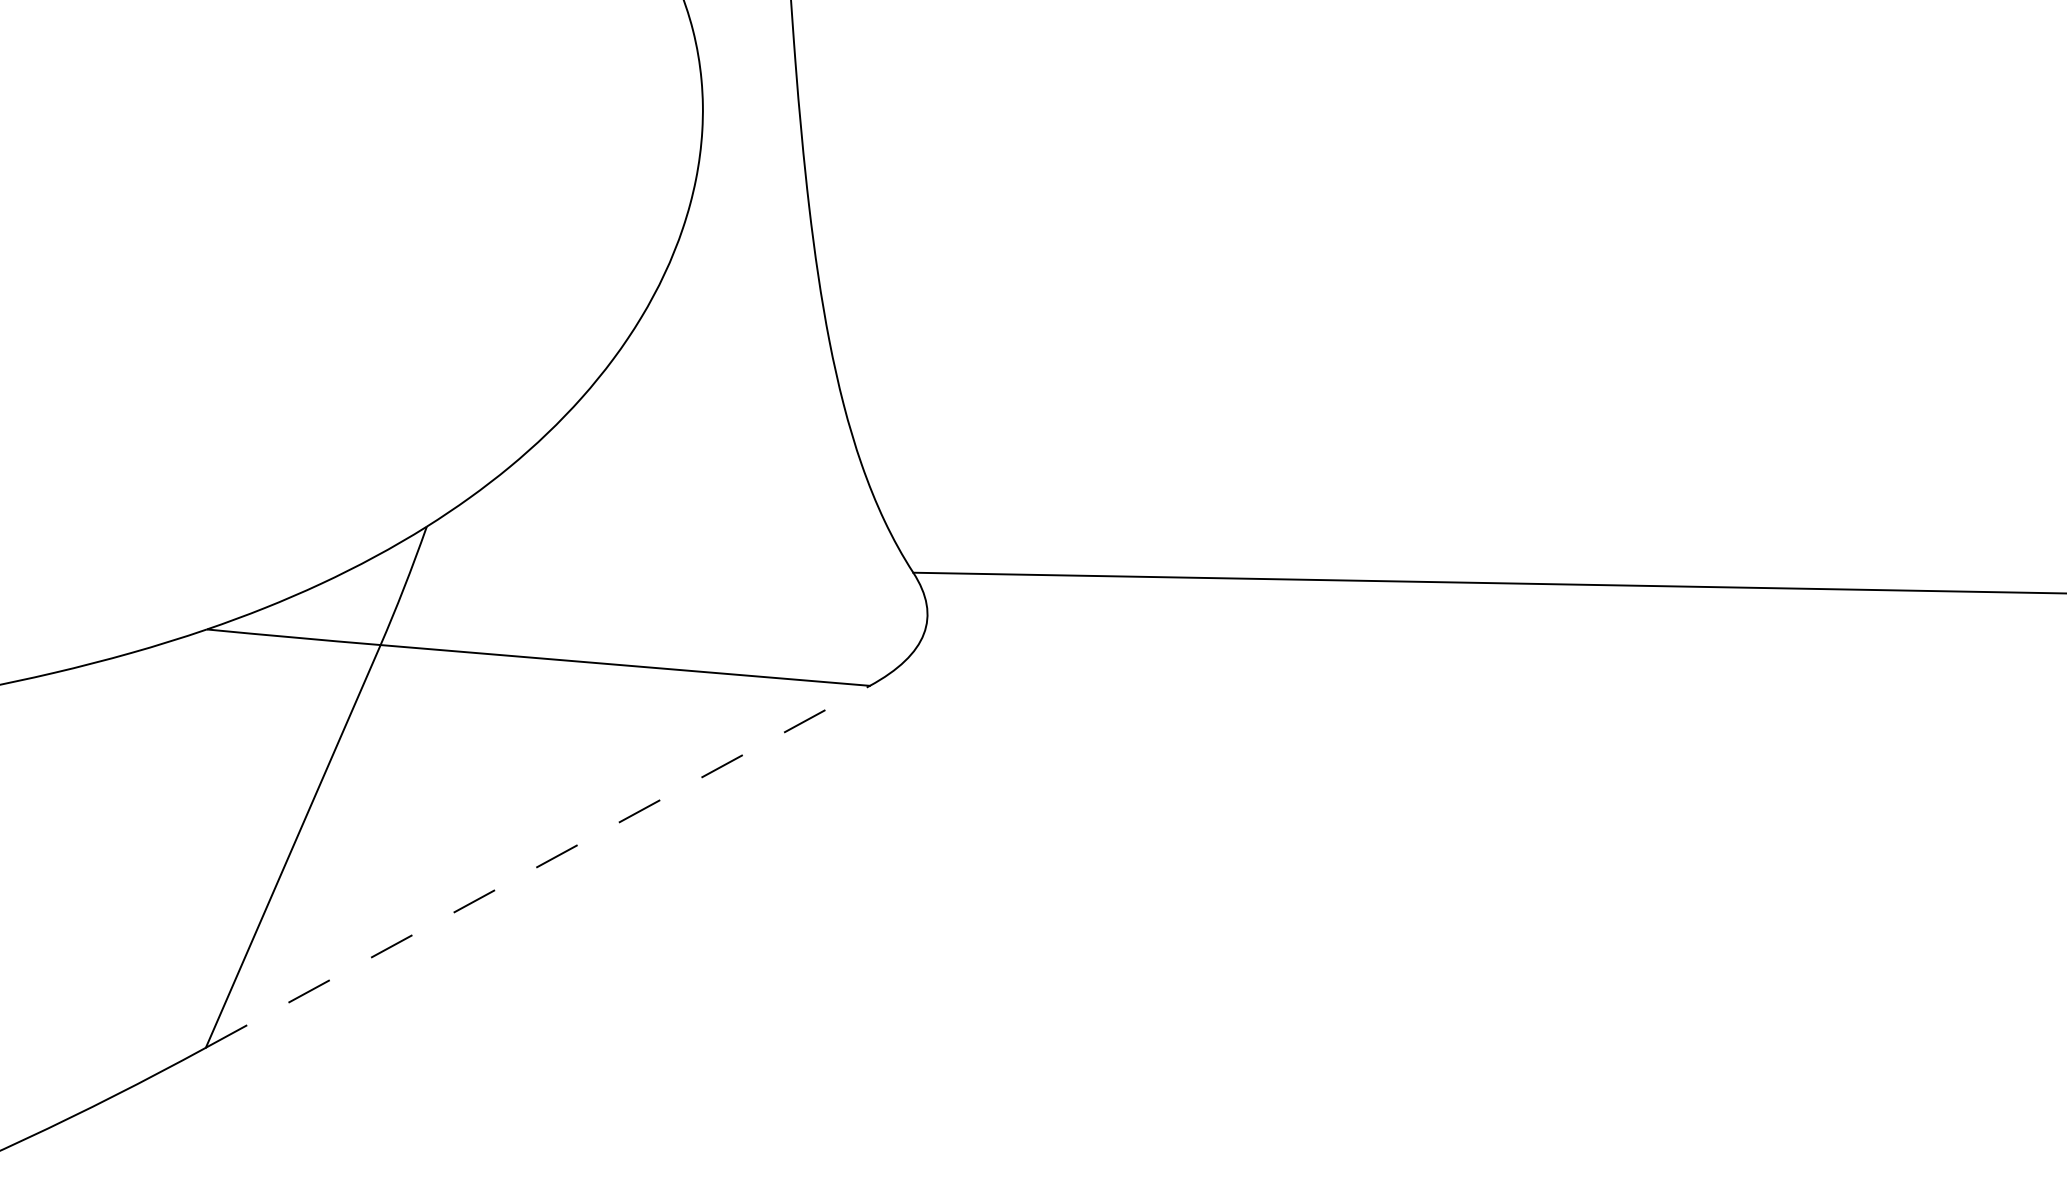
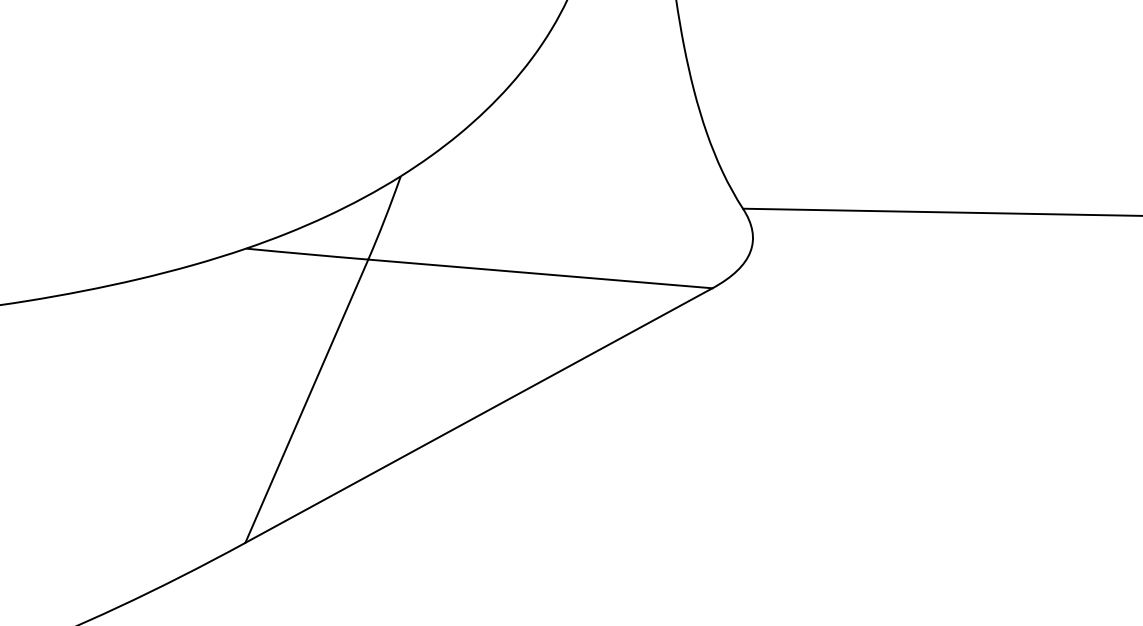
line: (538, 866) -> (479, 415), dashed -> solid

